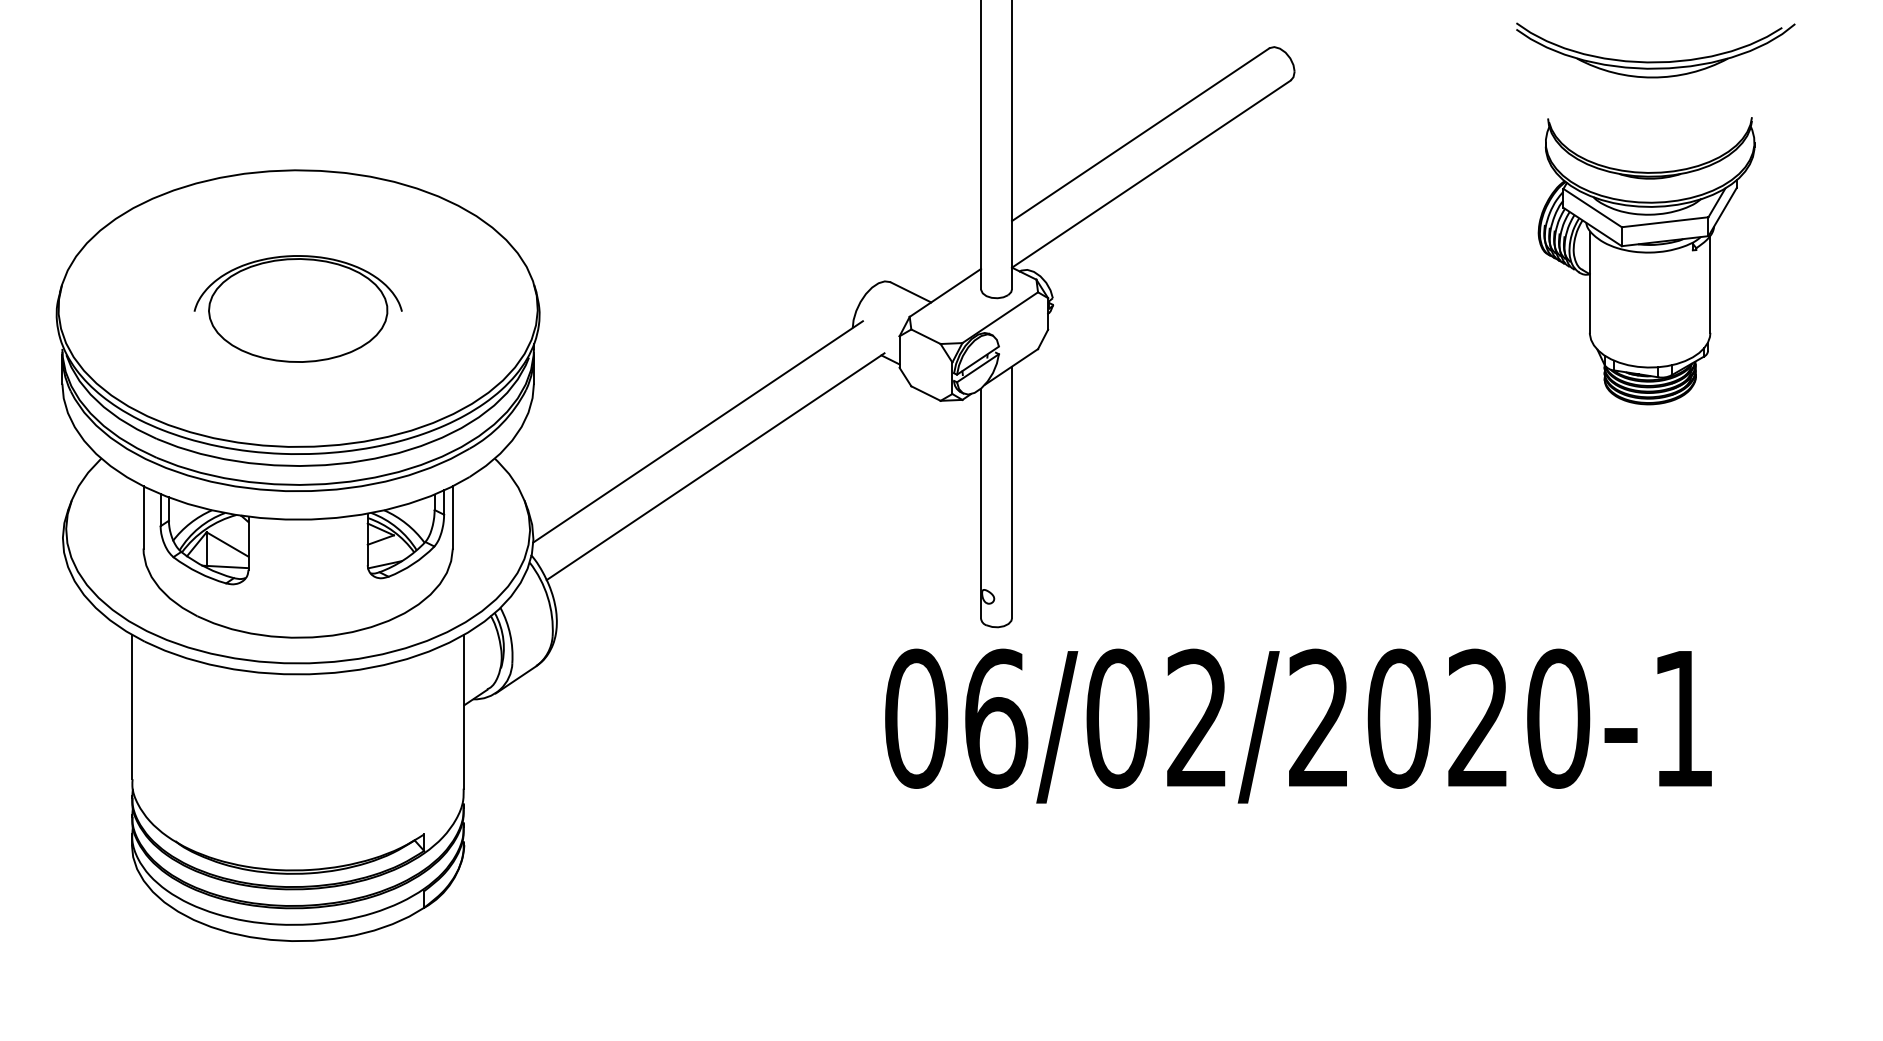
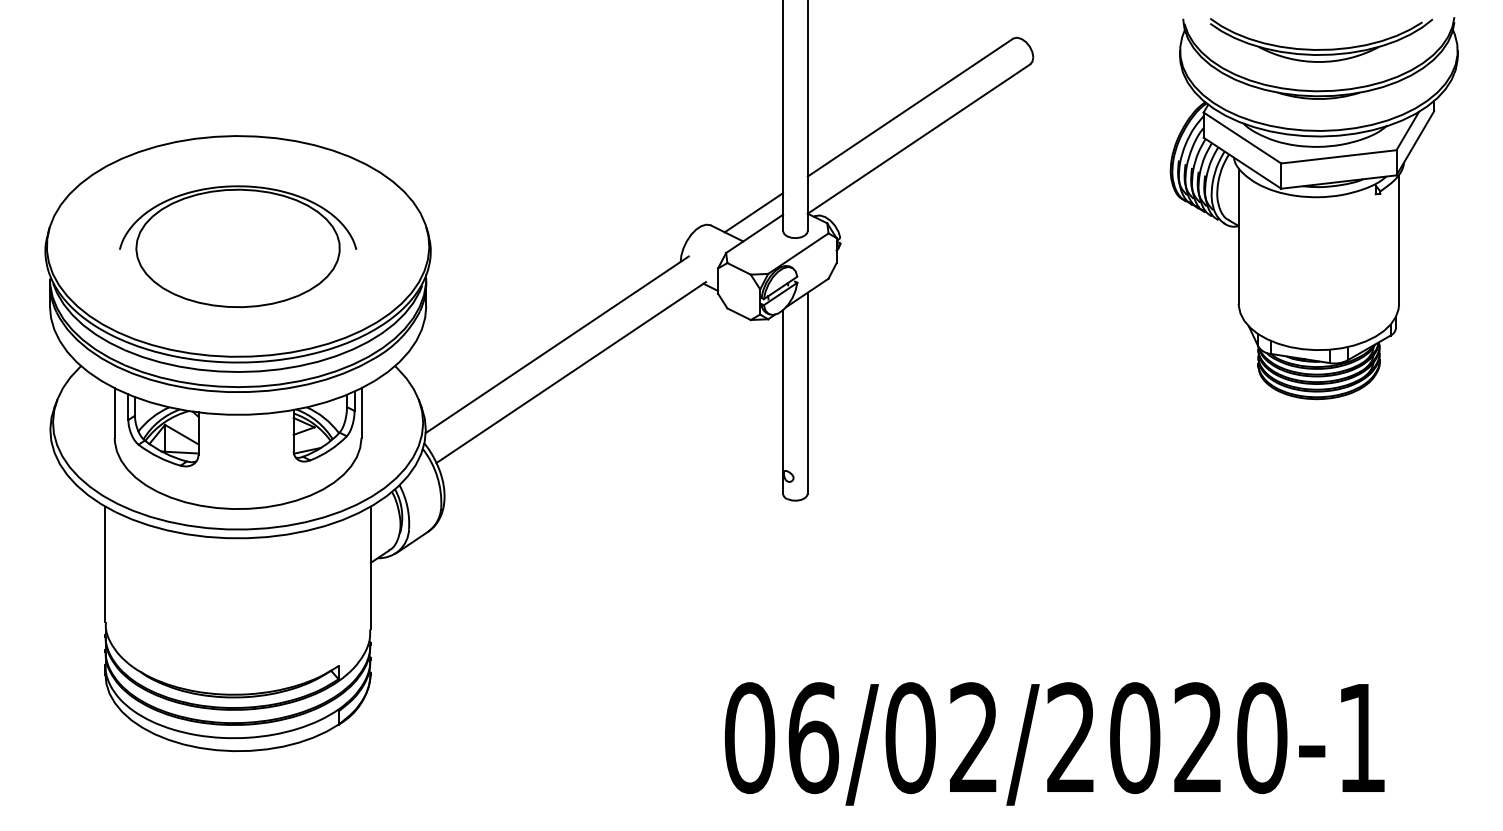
part: (1646, 260) -> (1314, 208), size x1.67
line: (944, 265) -> (753, 212), added
part: (298, 308) -> (238, 246), size x1.43
text: (1298, 725) -> (1054, 743), moved

